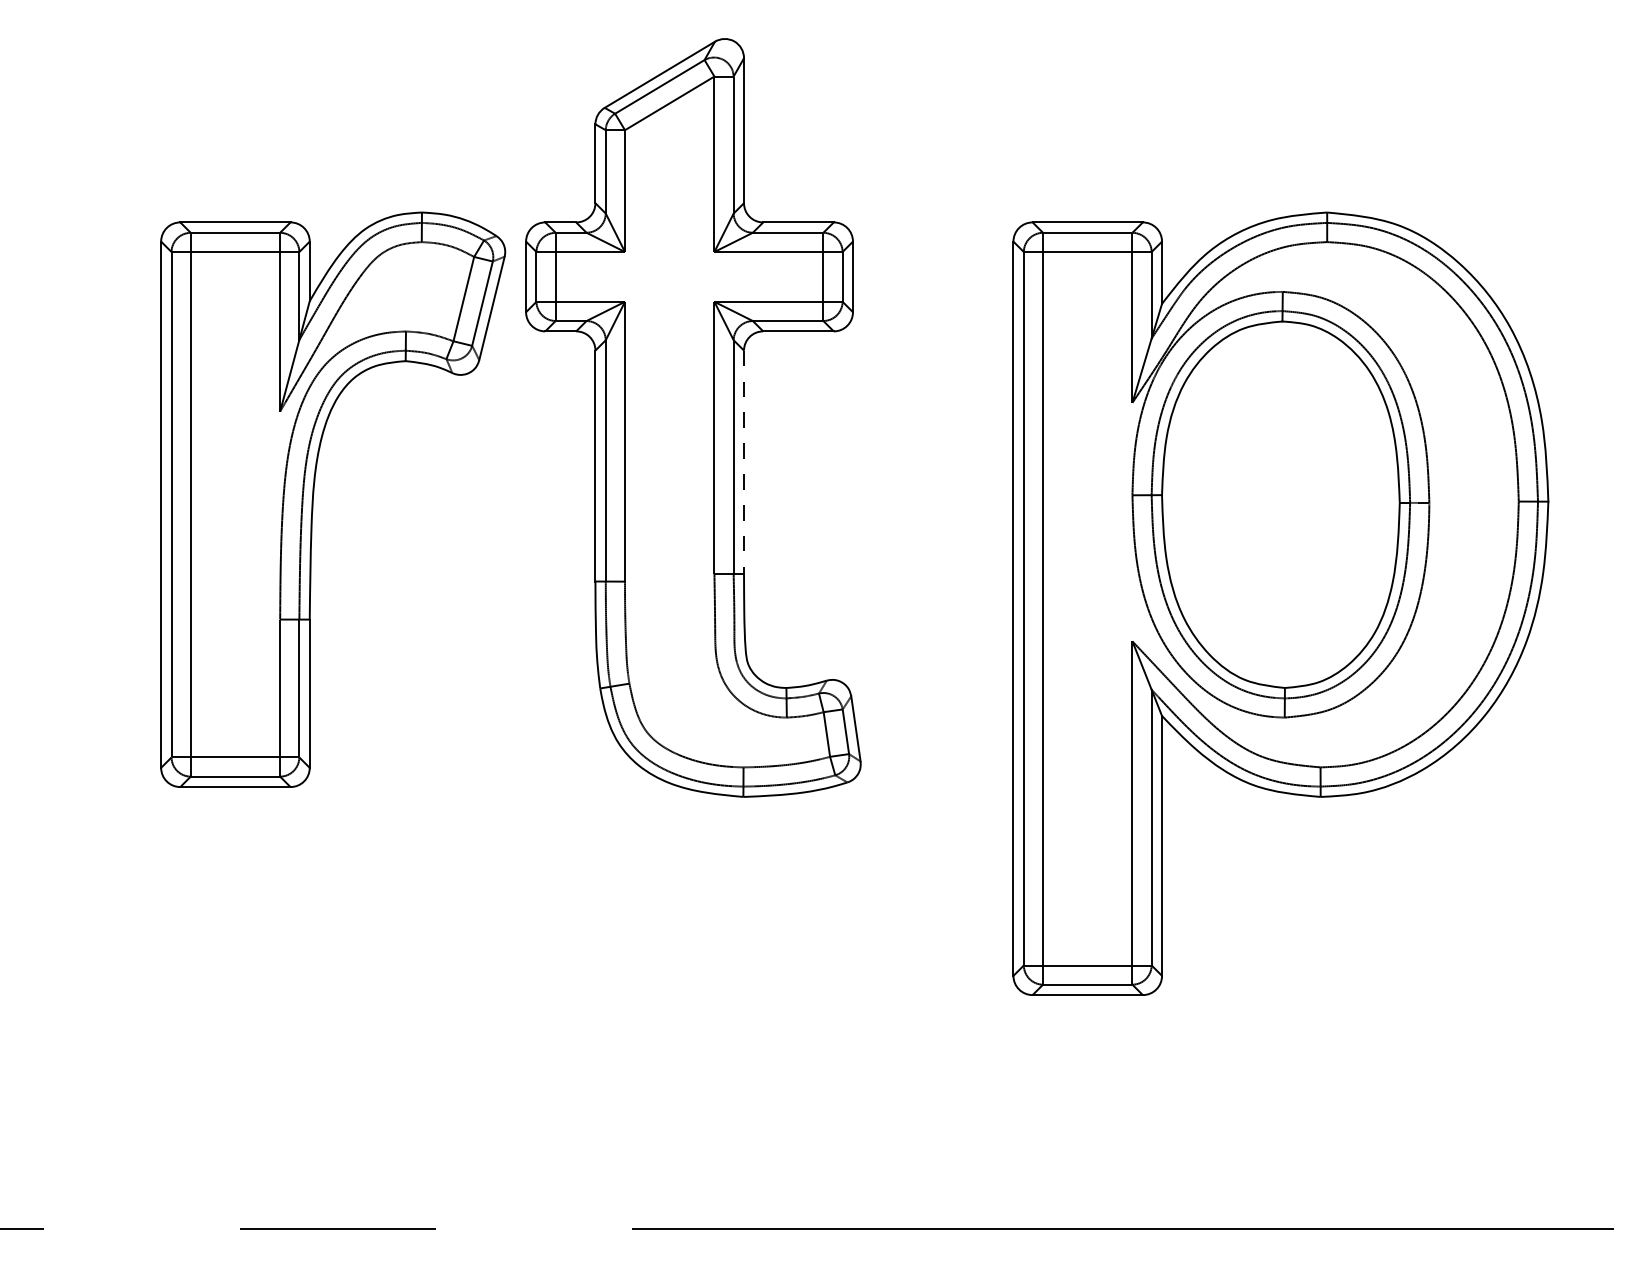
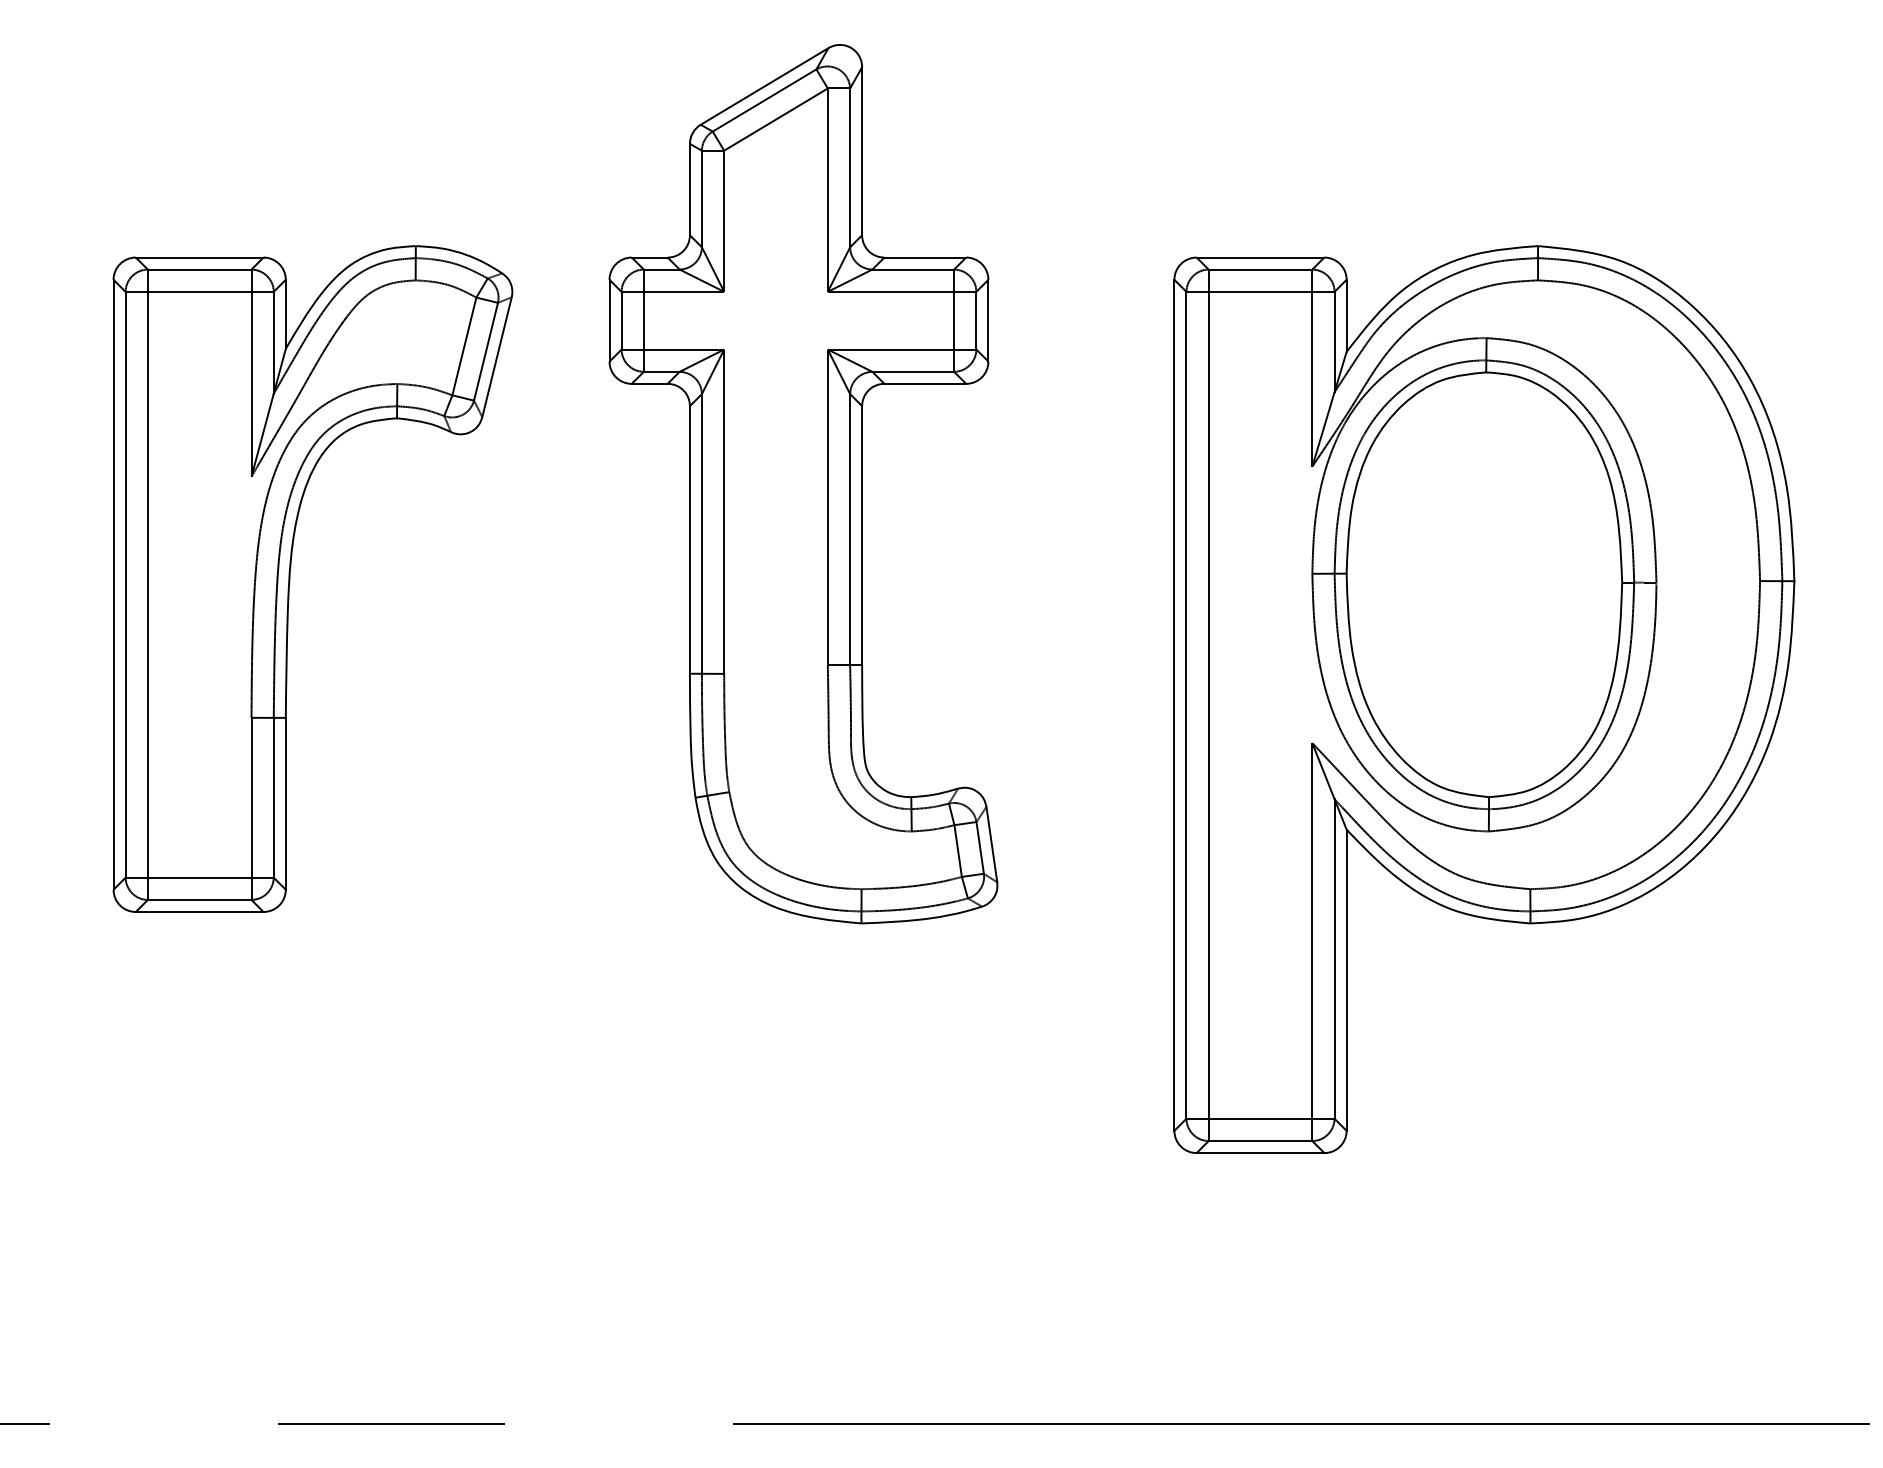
line: (744, 462) -> (862, 535), dashed -> solid
part: (313, 499) -> (290, 578), moved

